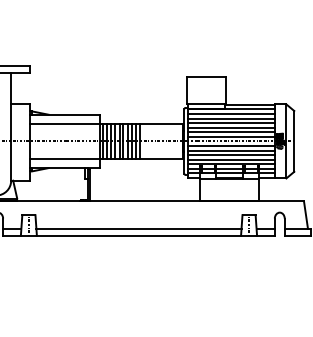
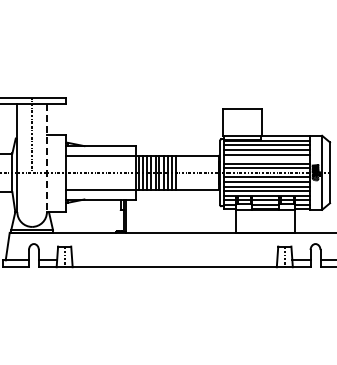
line: (10, 127) -> (46, 158), solid -> dashed
line: (230, 128) -> (266, 159), removed
line: (138, 229) -> (174, 260), removed

